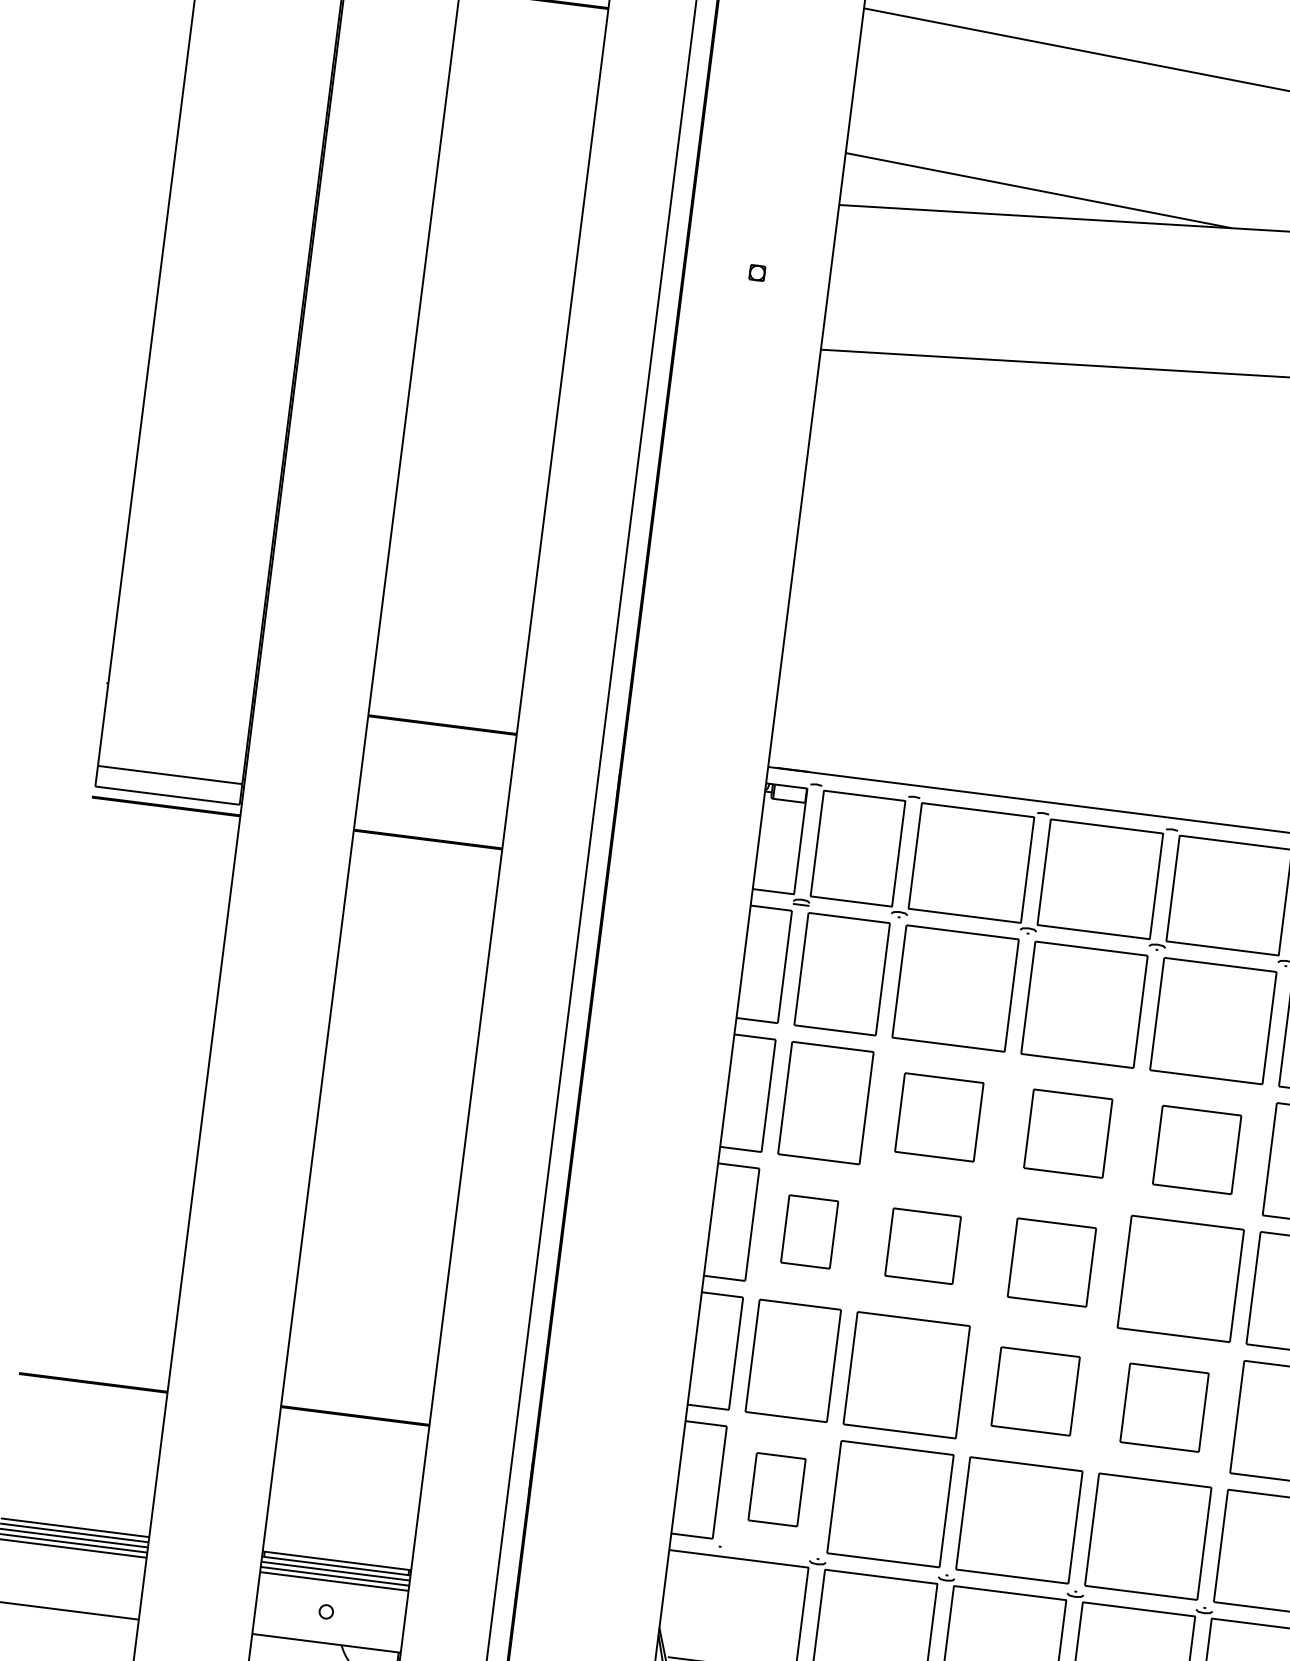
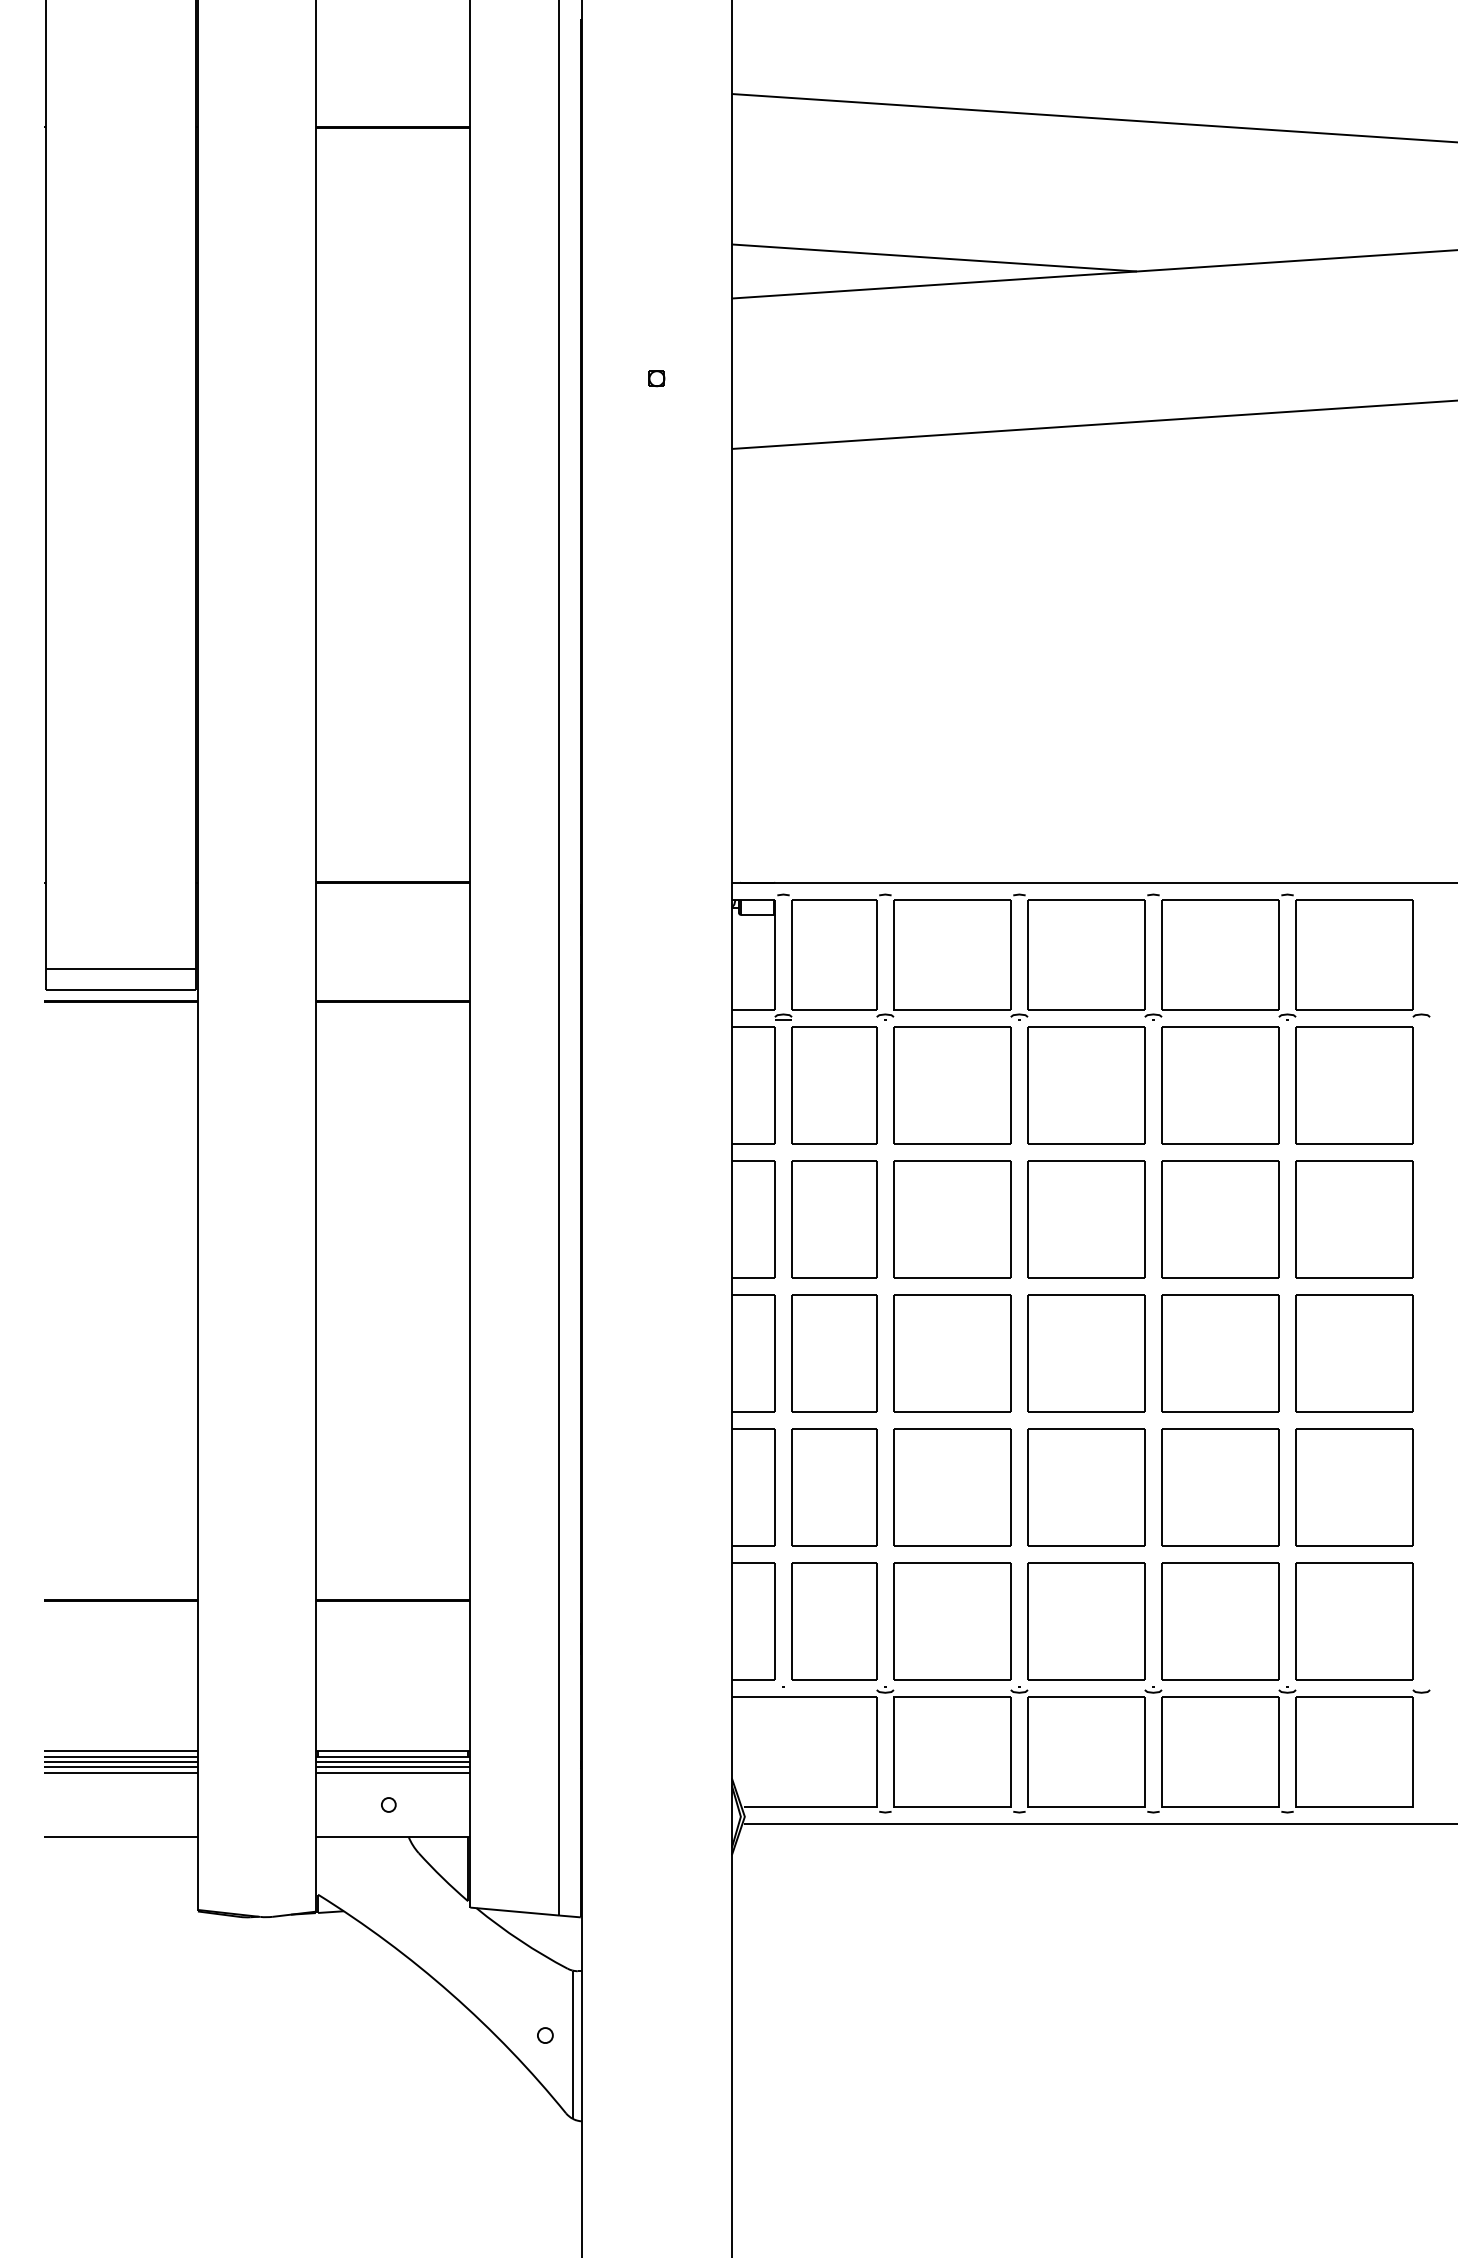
part: (939, 1117) -> (952, 1219), size x1.43
part: (1068, 1133) -> (1086, 1219), size x1.43
part: (1197, 1149) -> (1220, 1219), size x1.43
part: (809, 1231) -> (834, 1353), size x1.67
part: (923, 1246) -> (952, 1353), size x1.67
part: (1052, 1262) -> (1086, 1353), size x1.43
part: (1035, 1391) -> (1086, 1487), size x1.43
part: (1164, 1407) -> (1220, 1487), size x1.43
part: (777, 1489) -> (834, 1621), size x1.67

